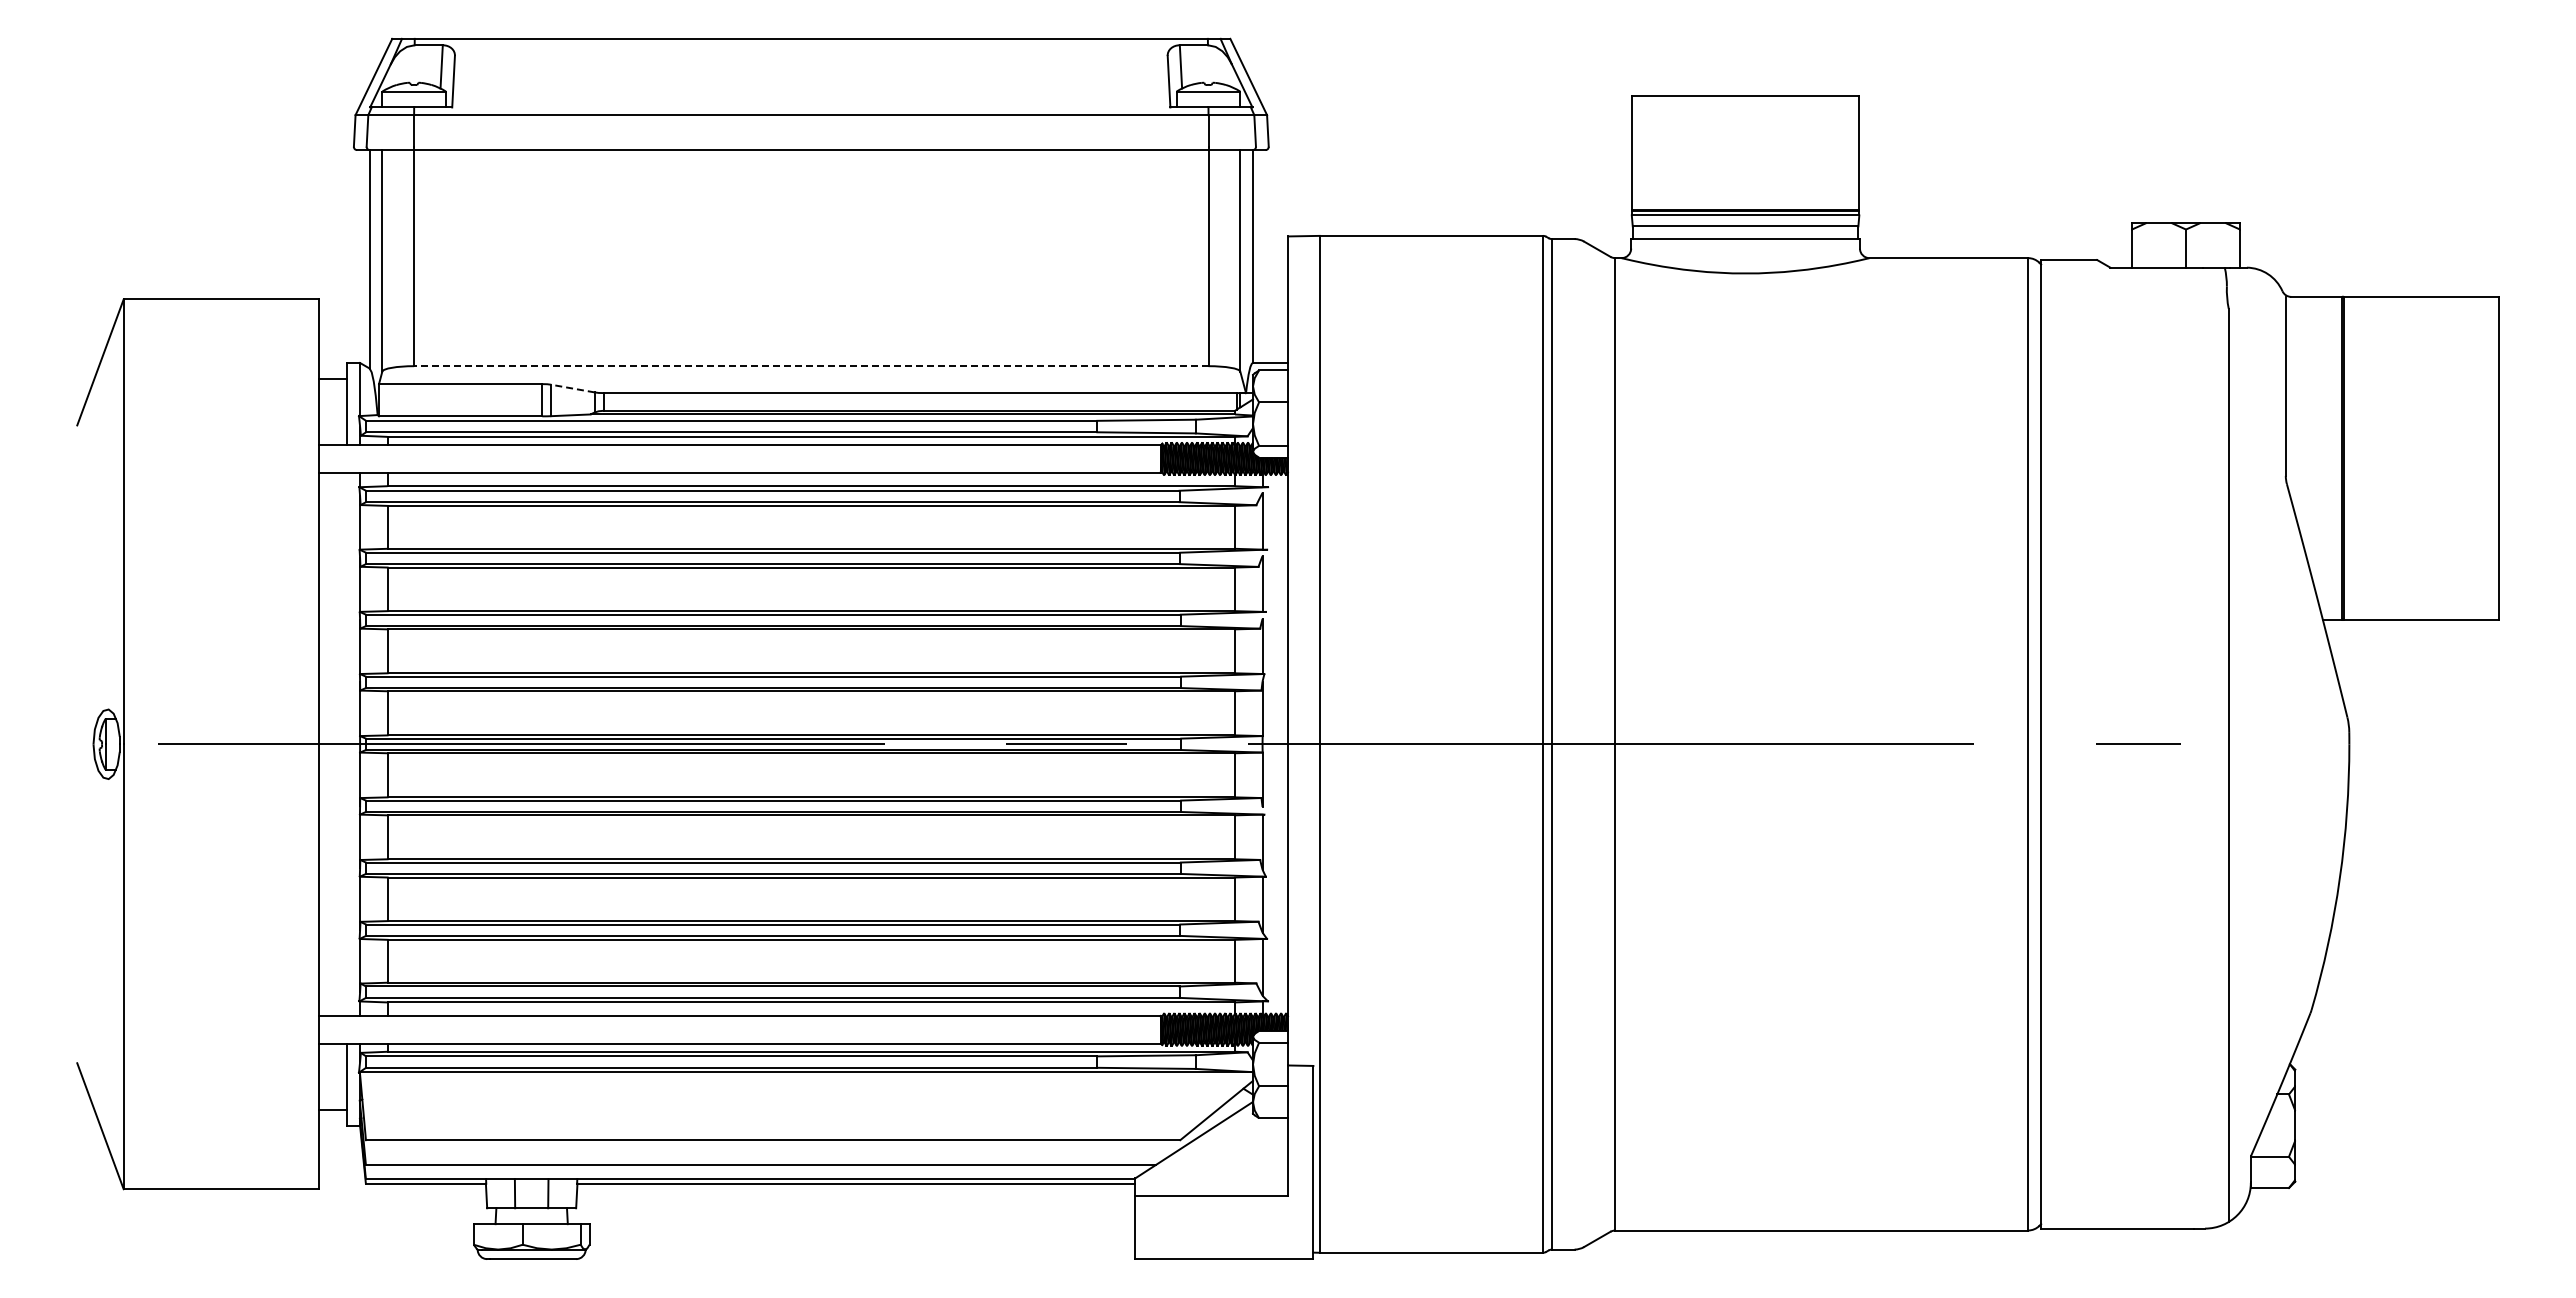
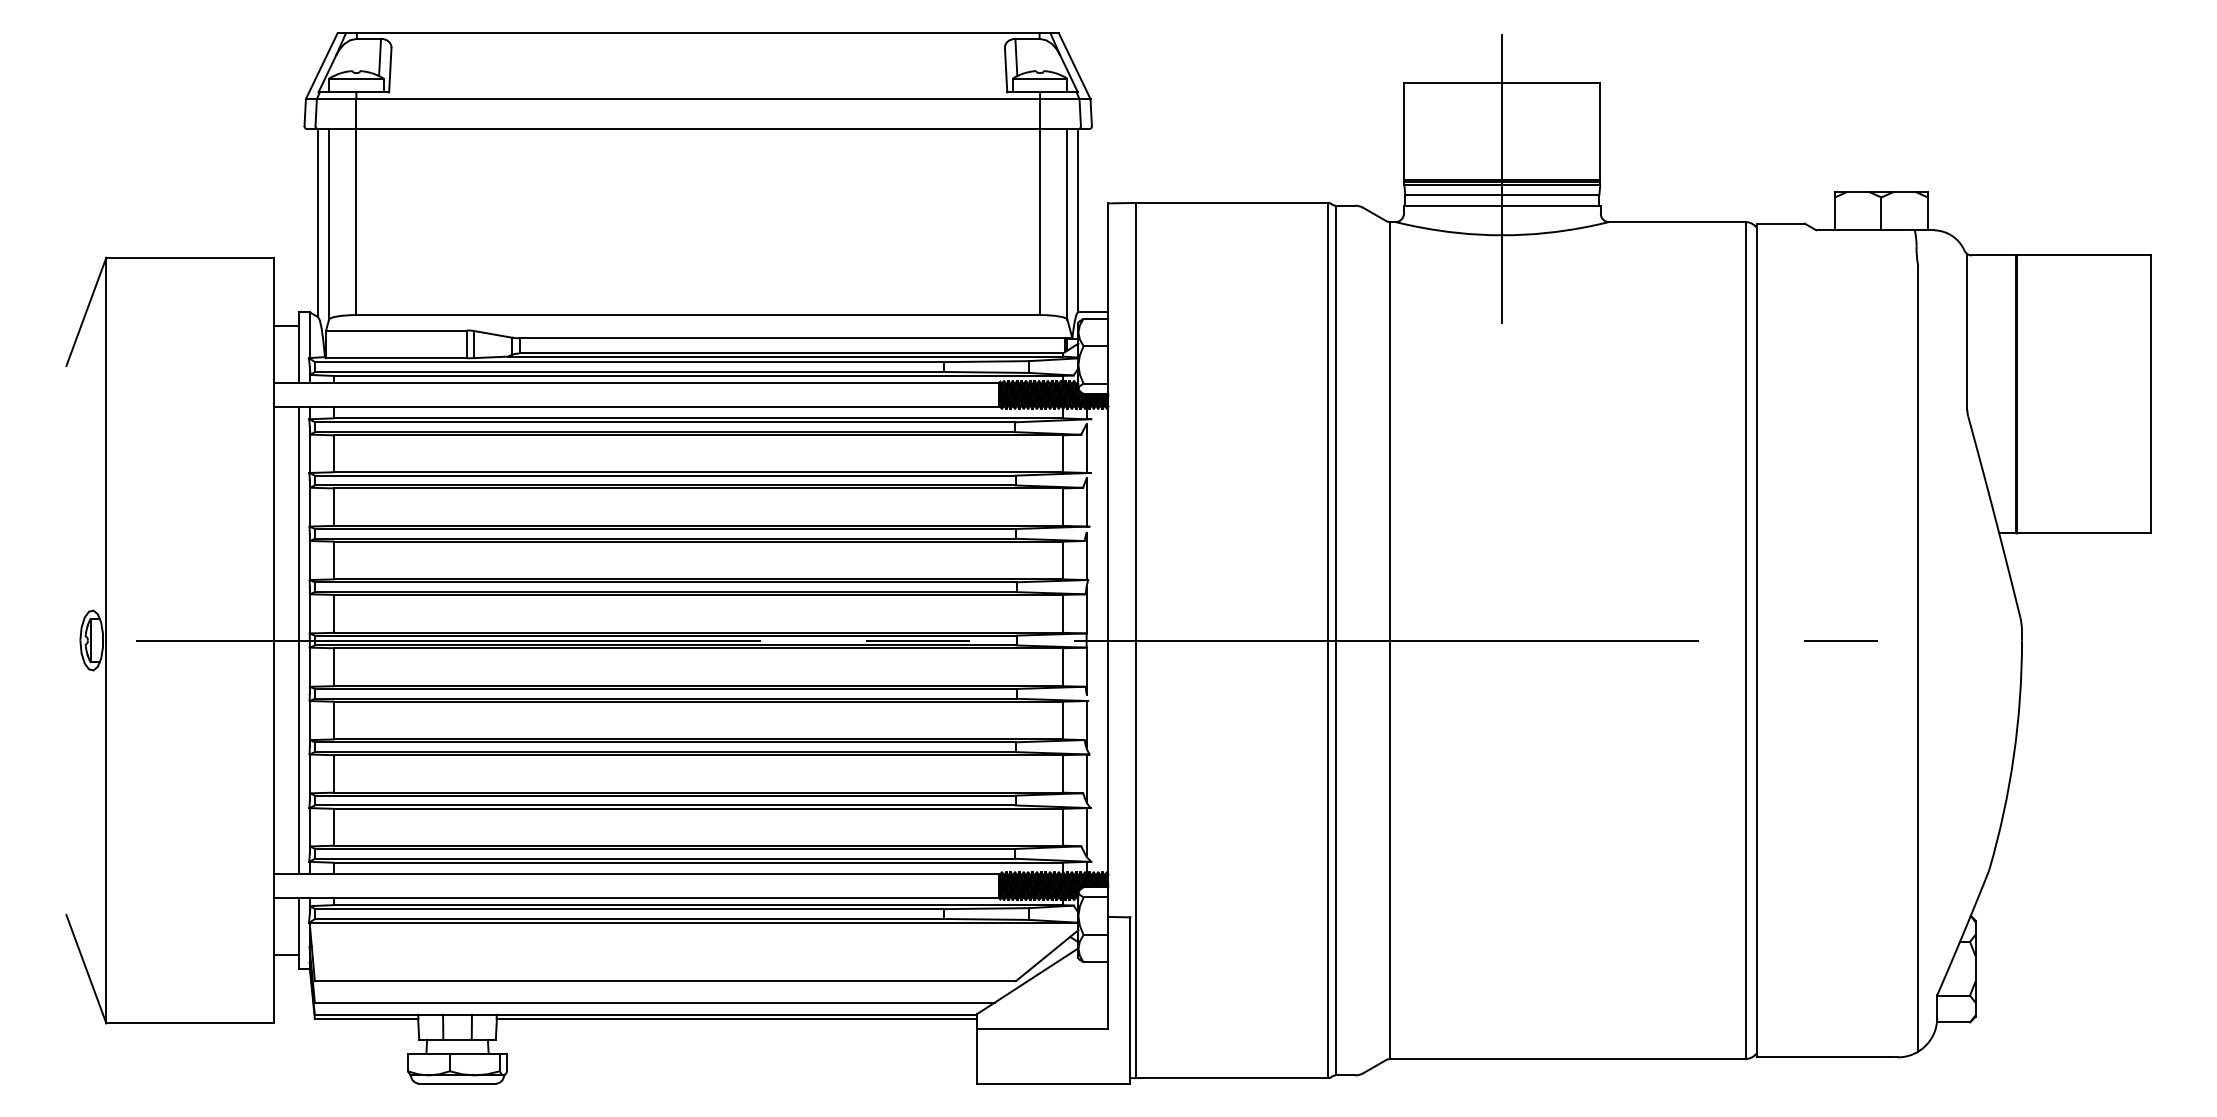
line: (1745, 207) -> (1502, 178), added
line: (810, 366) -> (697, 315), dashed -> solid
line: (572, 388) -> (492, 334), dashed -> solid
line: (347, 743) -> (299, 639), added

